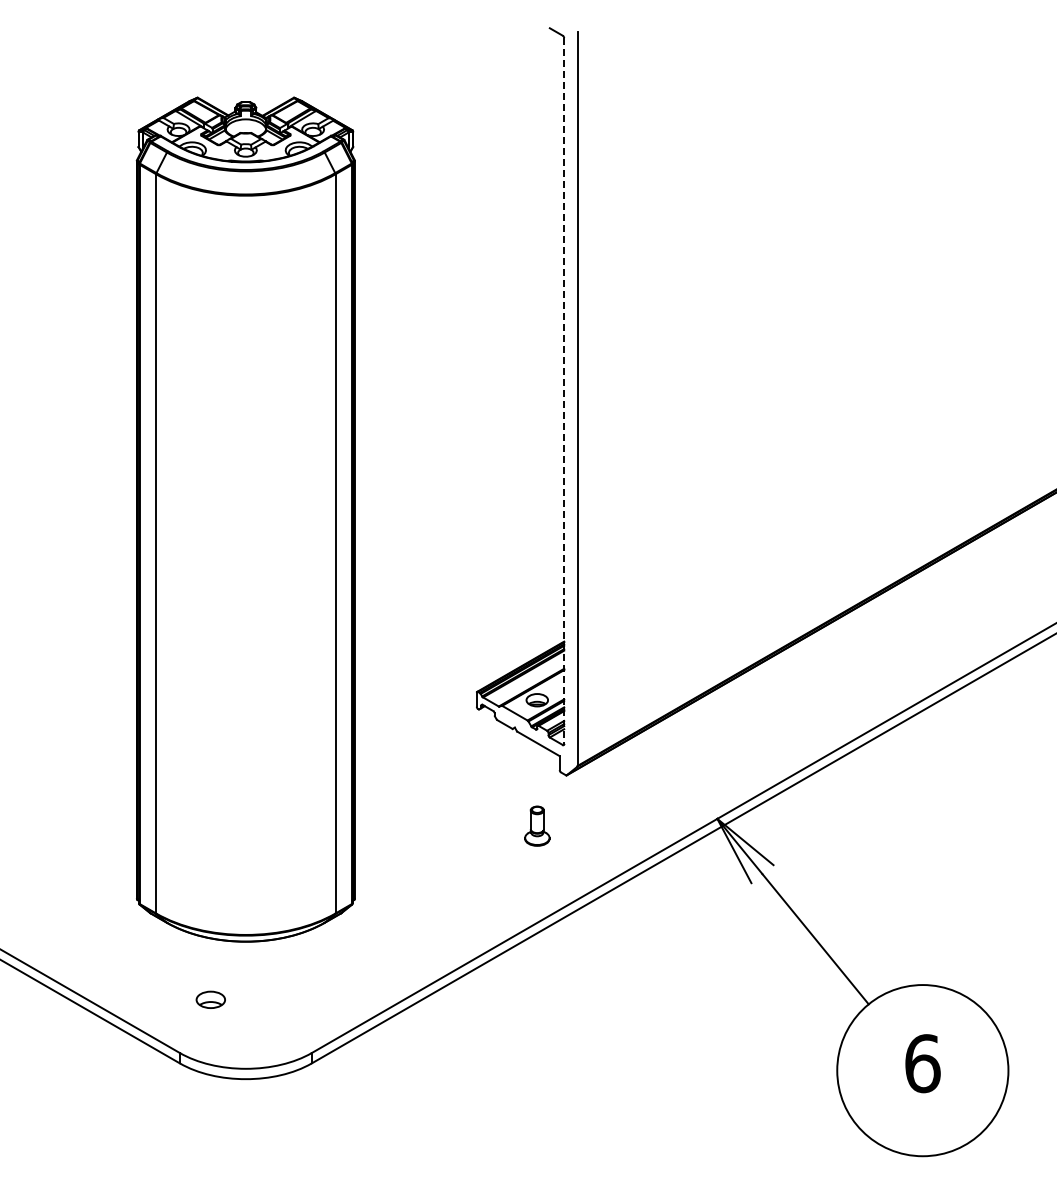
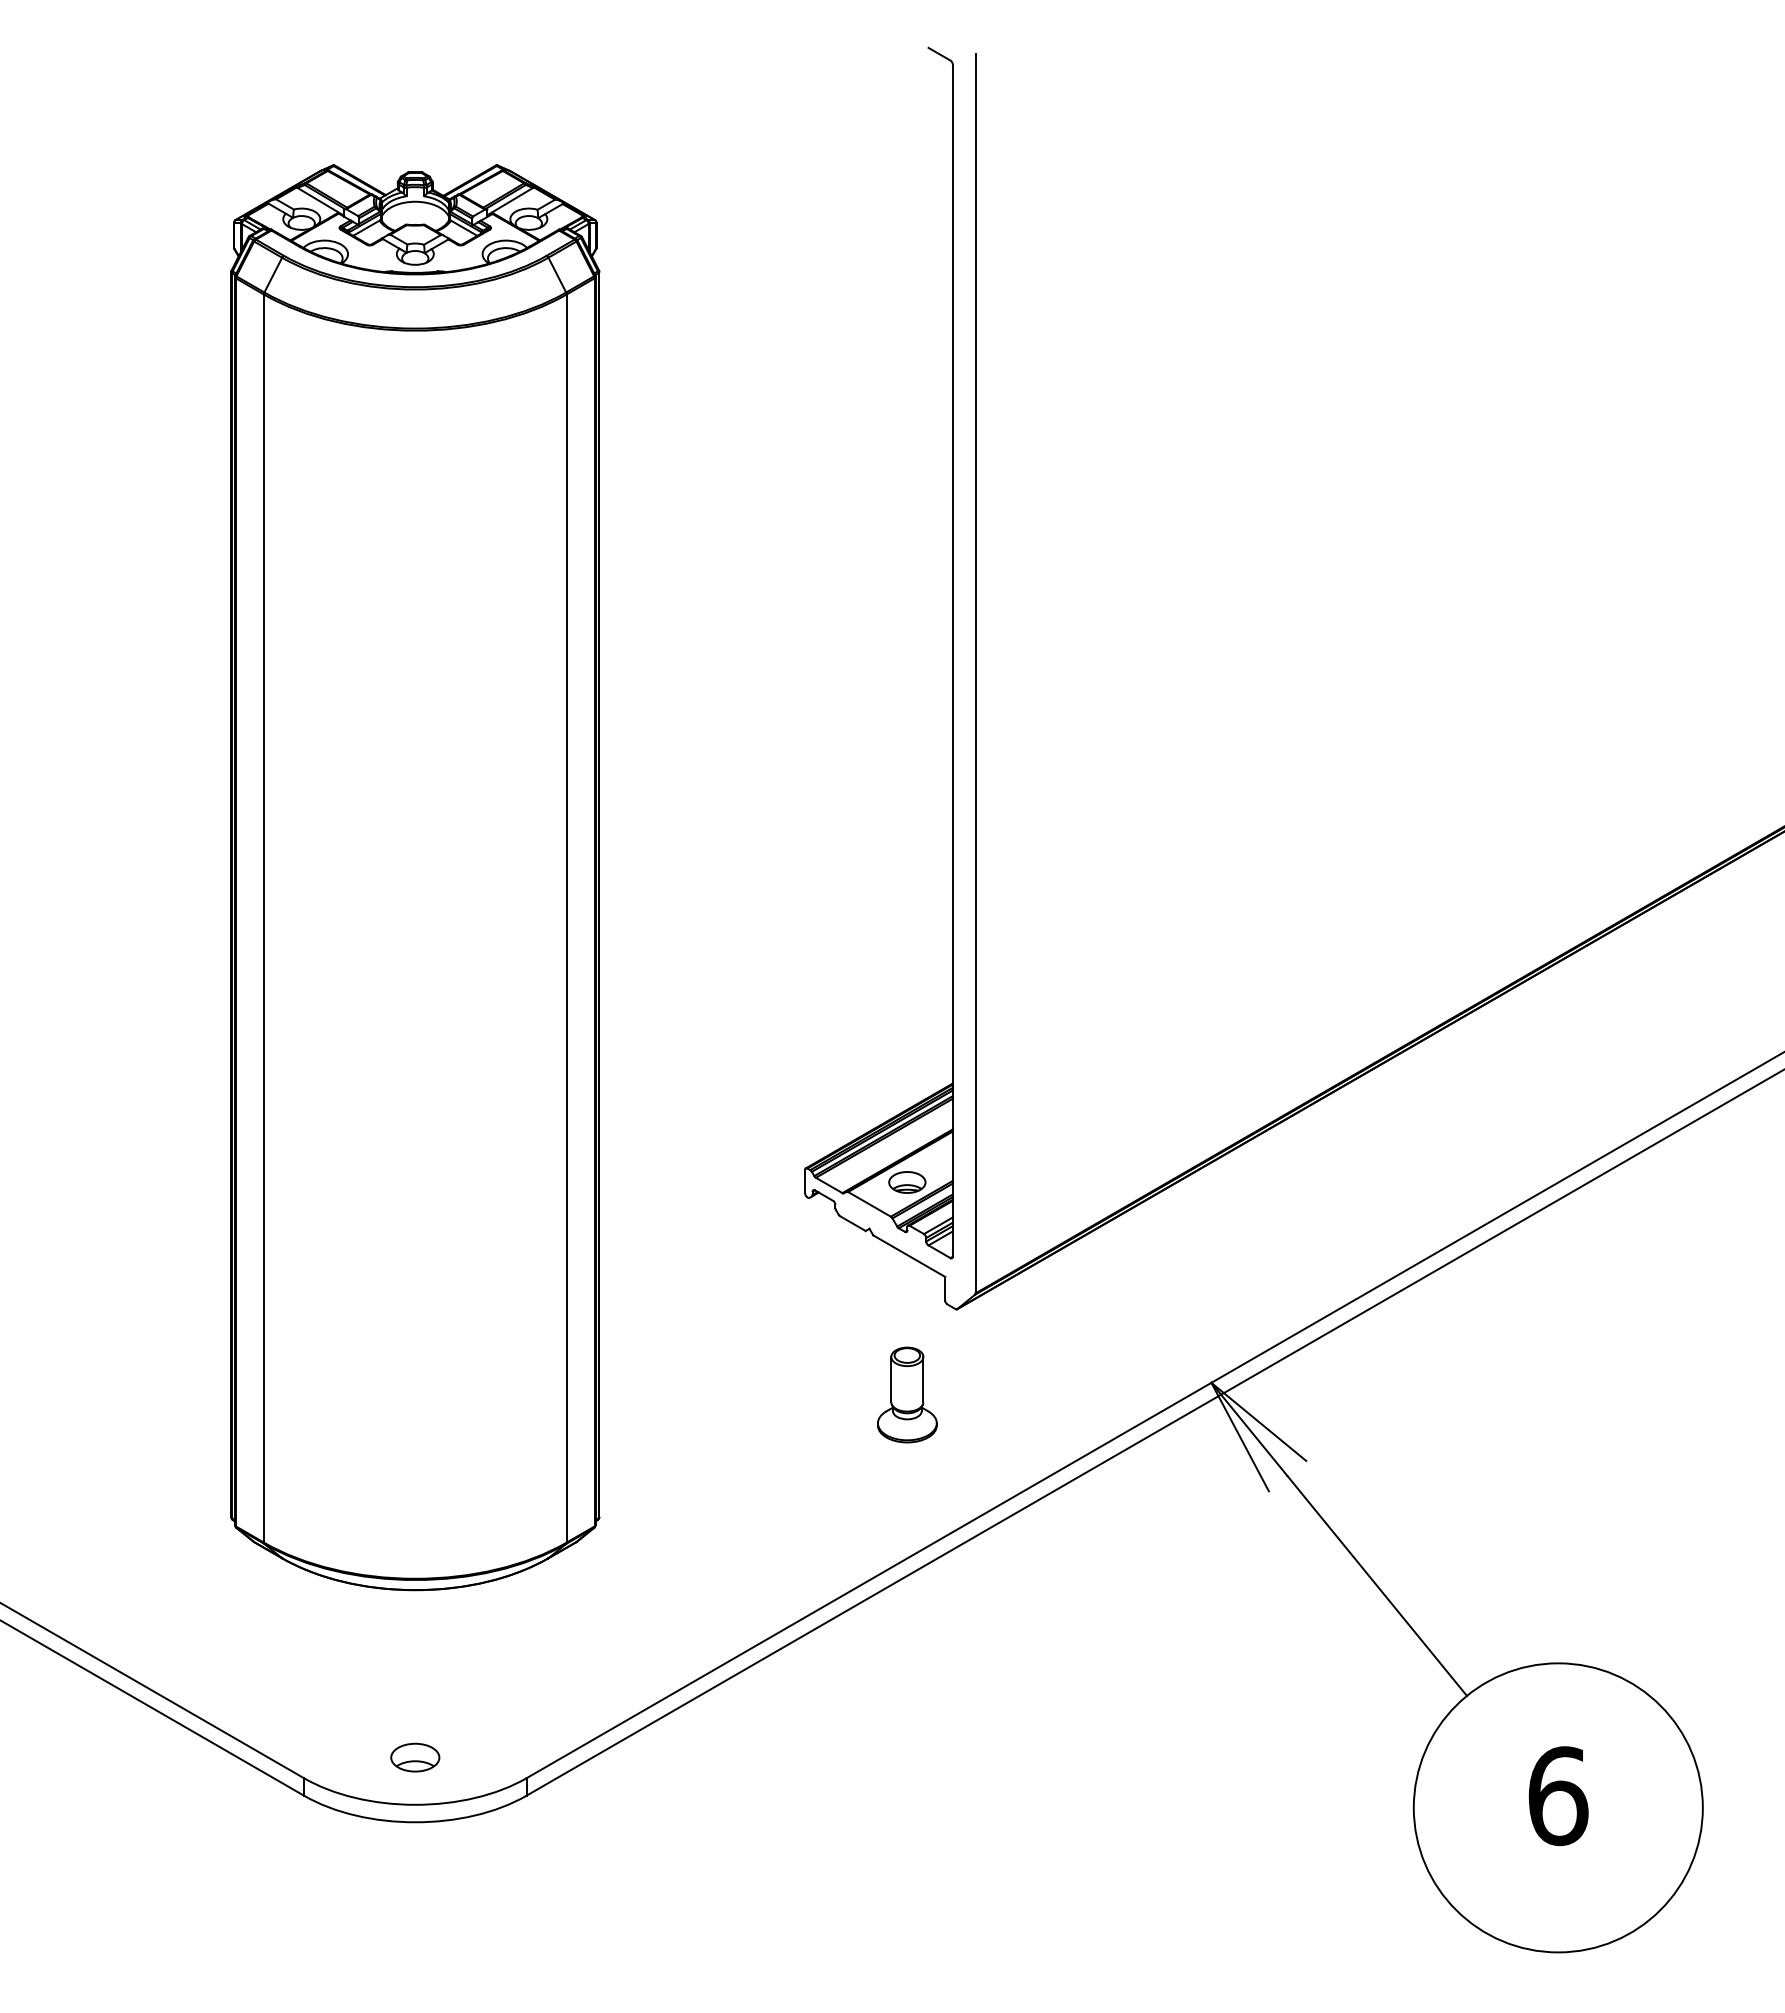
line: (564, 391) -> (953, 661), dashed -> solid
part: (537, 826) -> (907, 1395), size x1.43
part: (210, 999) -> (414, 1756), moved

